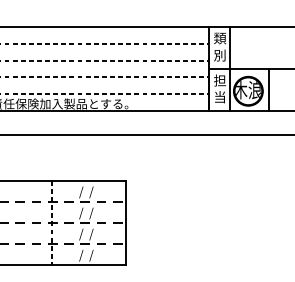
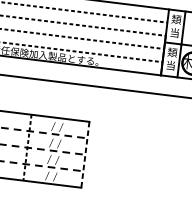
text: (219, 55) -> (174, 32), 別 -> 当
text: (220, 80) -> (172, 52), 担 -> 類
line: (126, 223) -> (85, 155), solid -> dashed

